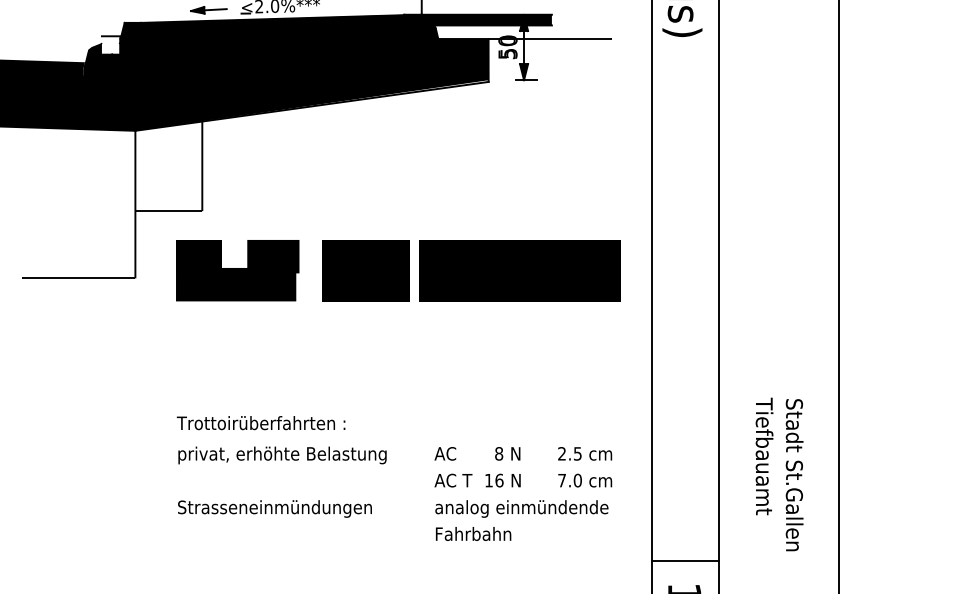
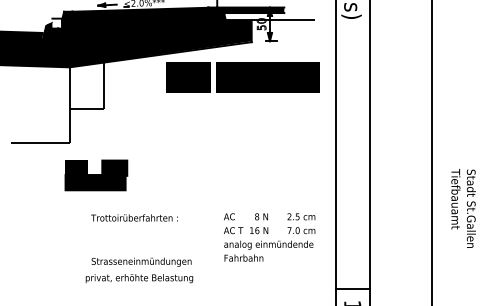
text: (237, 270) -> (96, 175), moved
text: (470, 270) -> (242, 77), moved
text: (282, 455) -> (139, 278), moved
text: (779, 474) -> (463, 208), moved
text: (523, 493) -> (269, 237), moved

